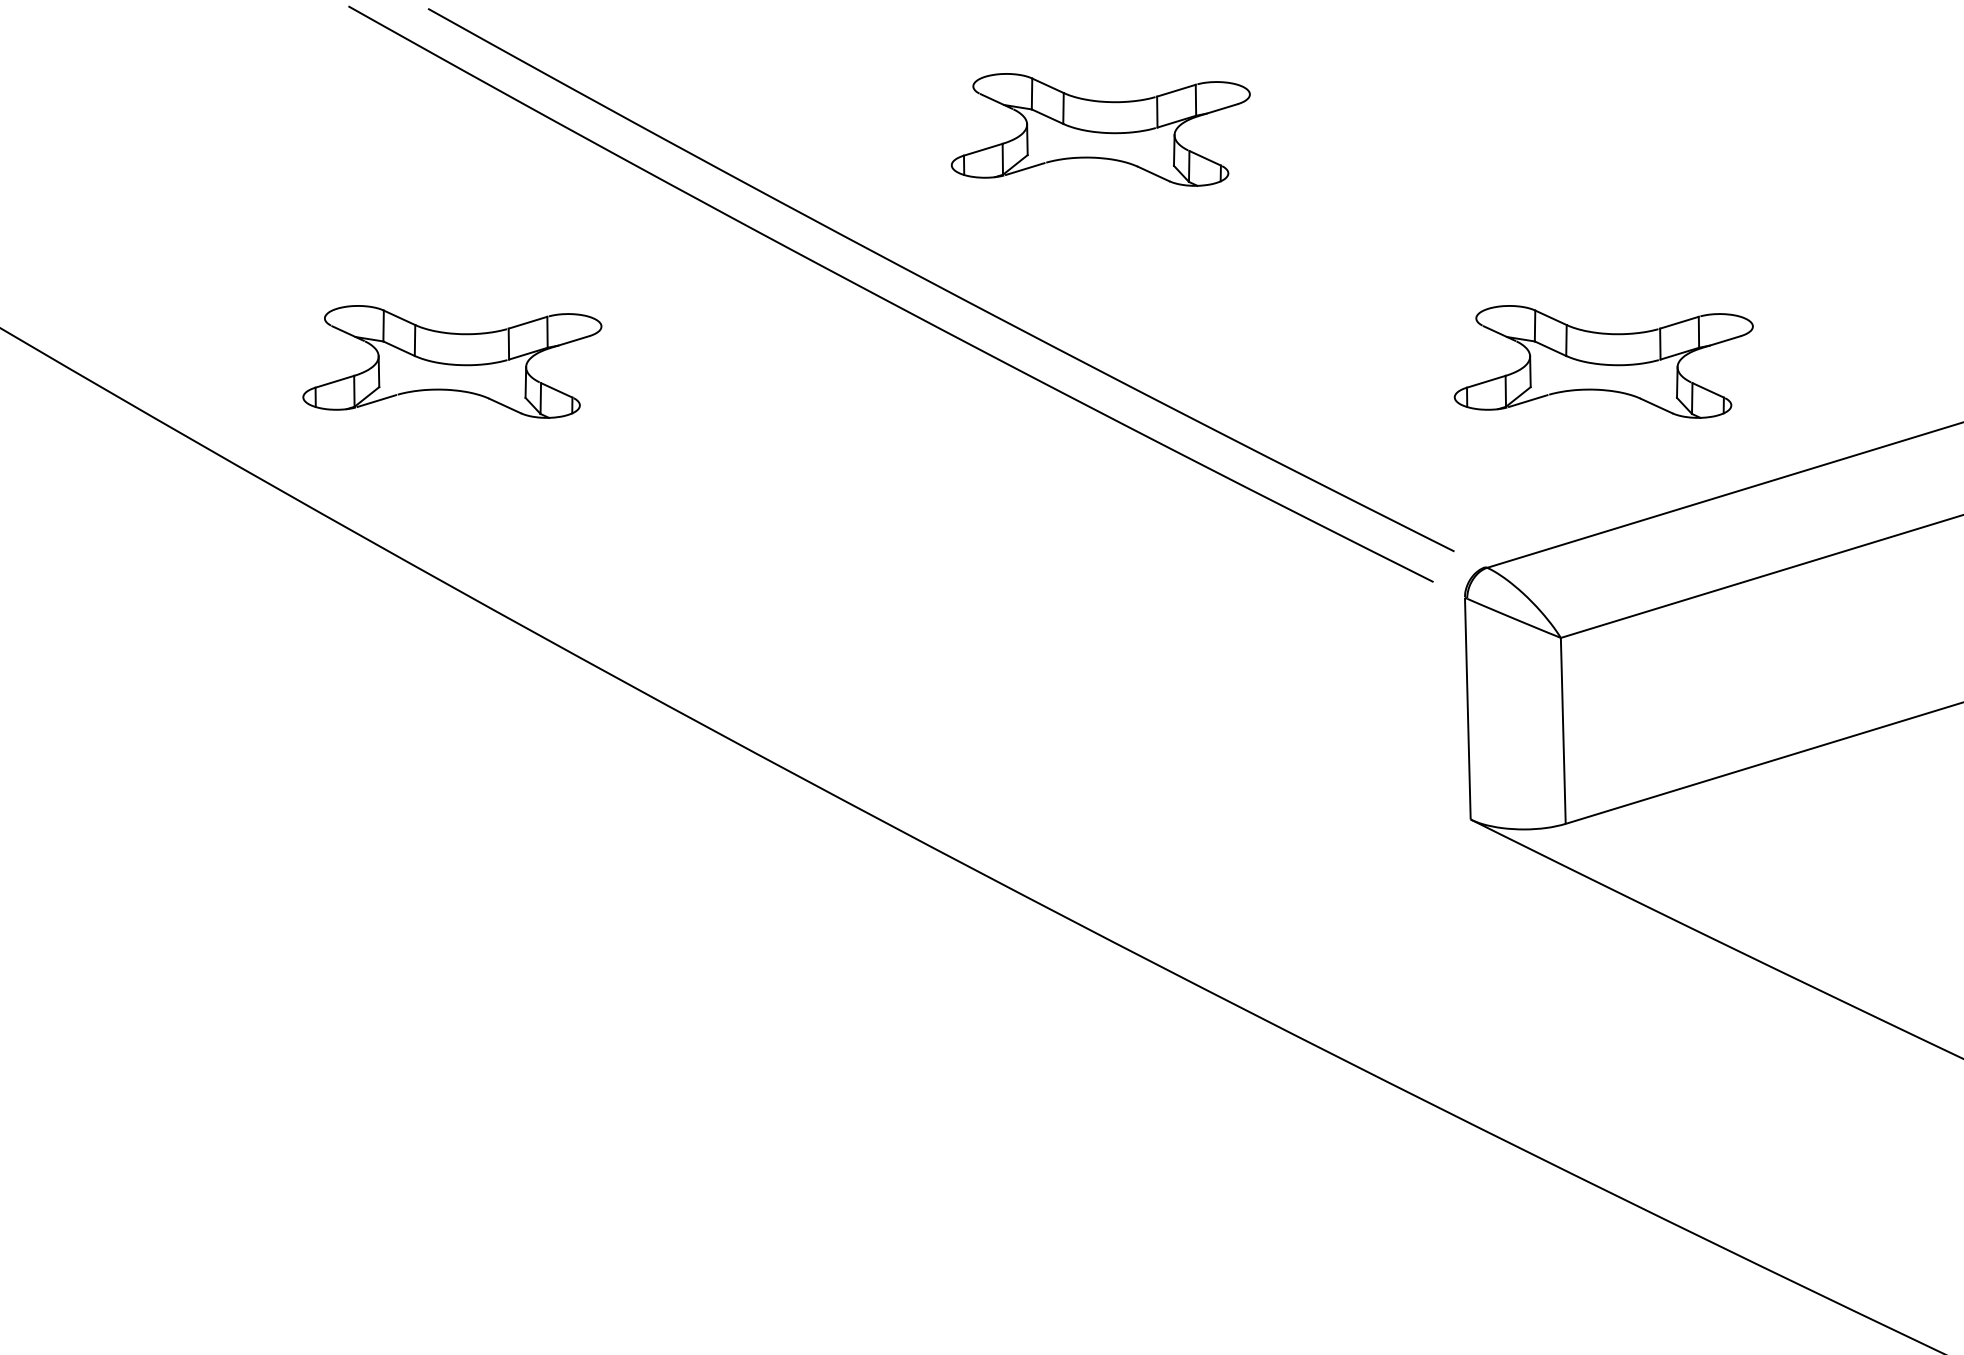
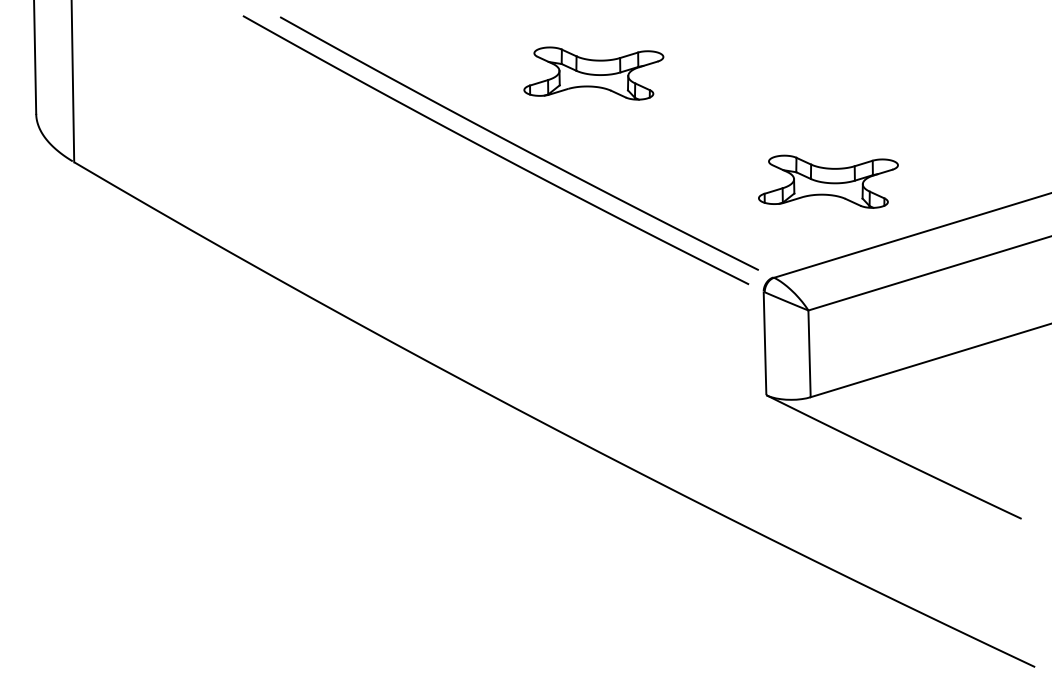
part: (452, 361) -> (291, 181), removed

